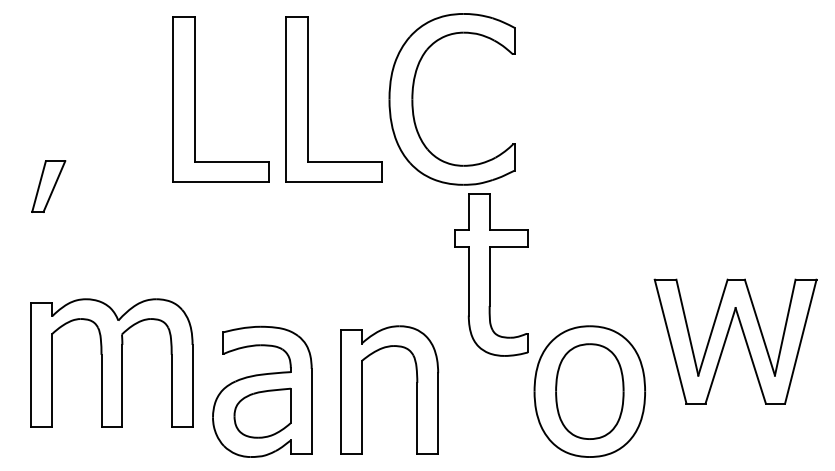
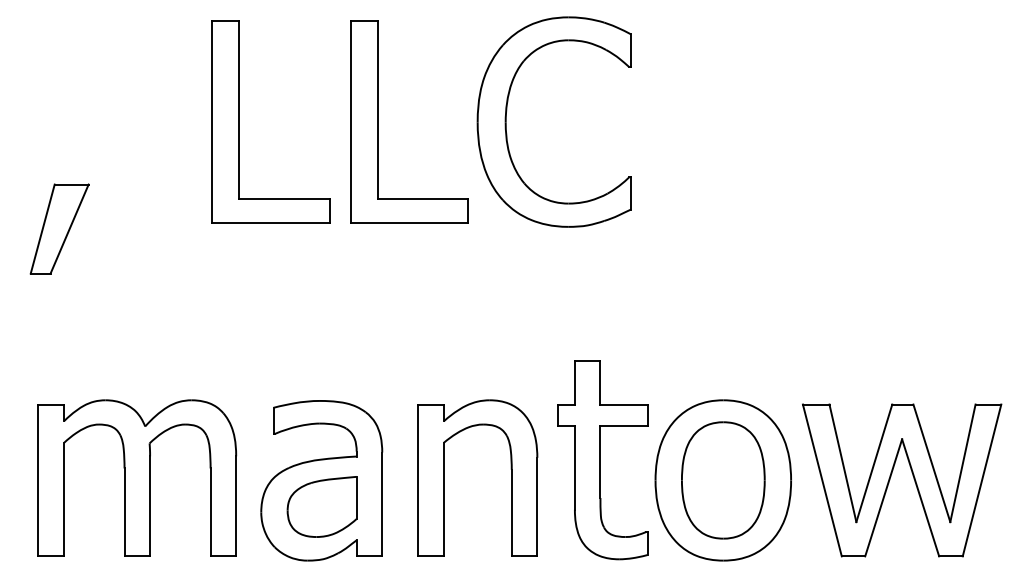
part: (48, 186) -> (59, 228), size x1.43
part: (491, 274) -> (602, 459), moved
part: (727, 337) -> (892, 475), moved
part: (111, 362) -> (136, 477), moved

